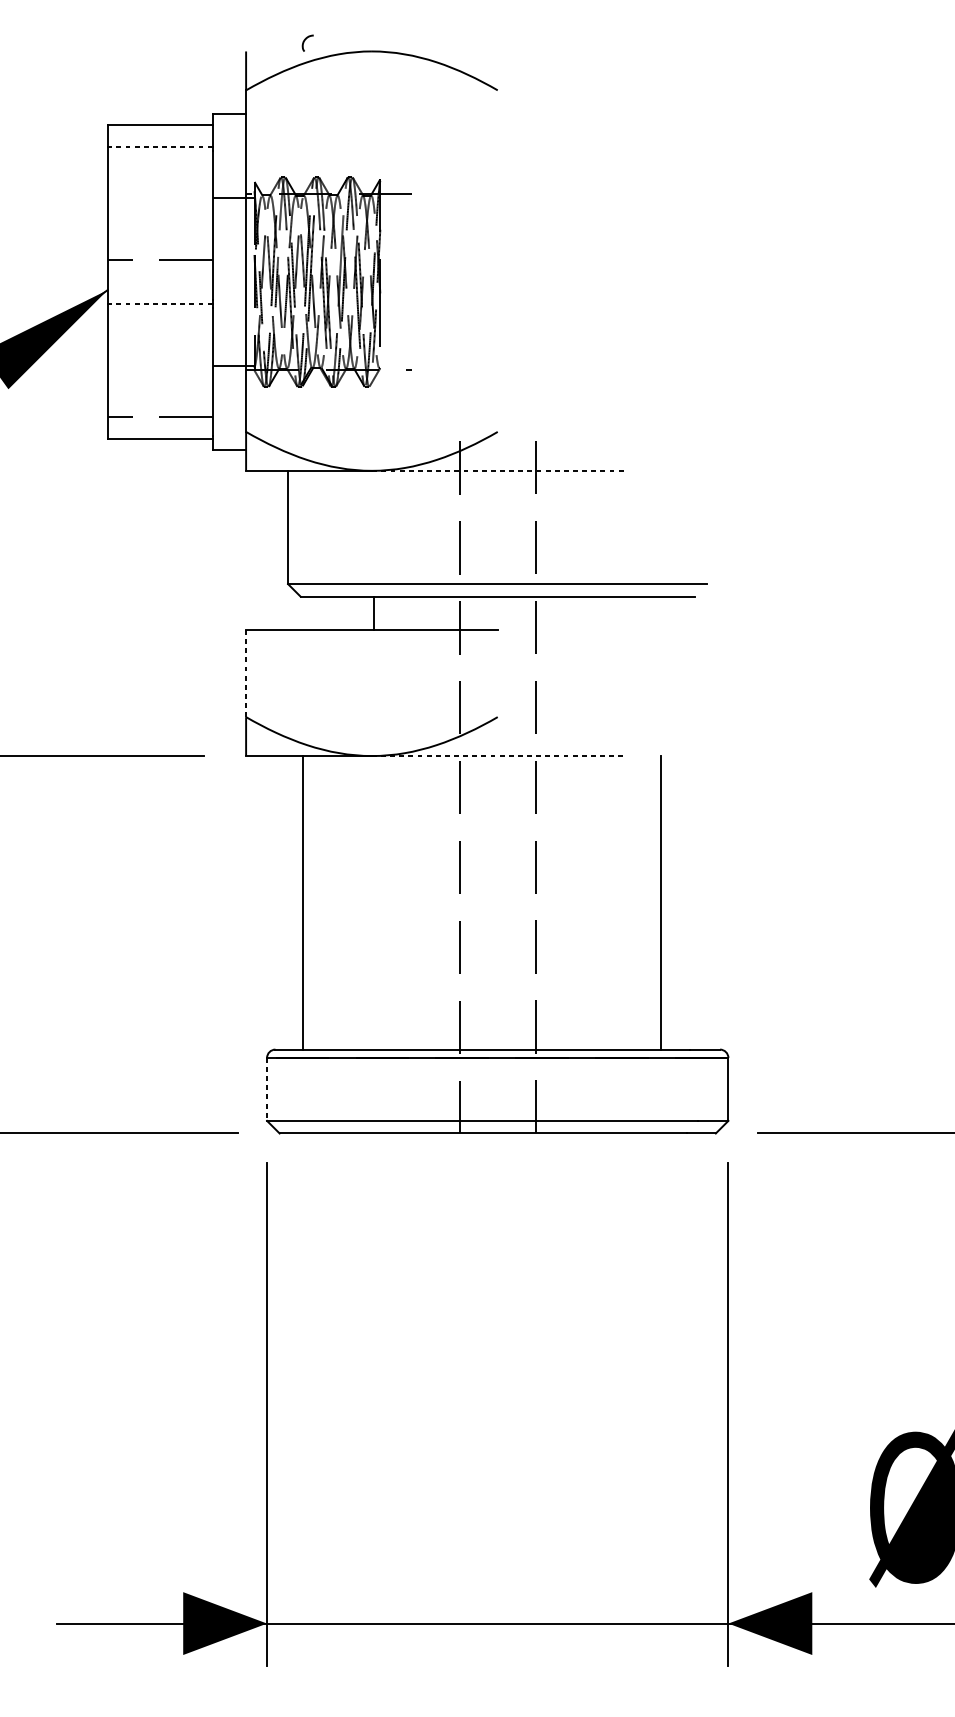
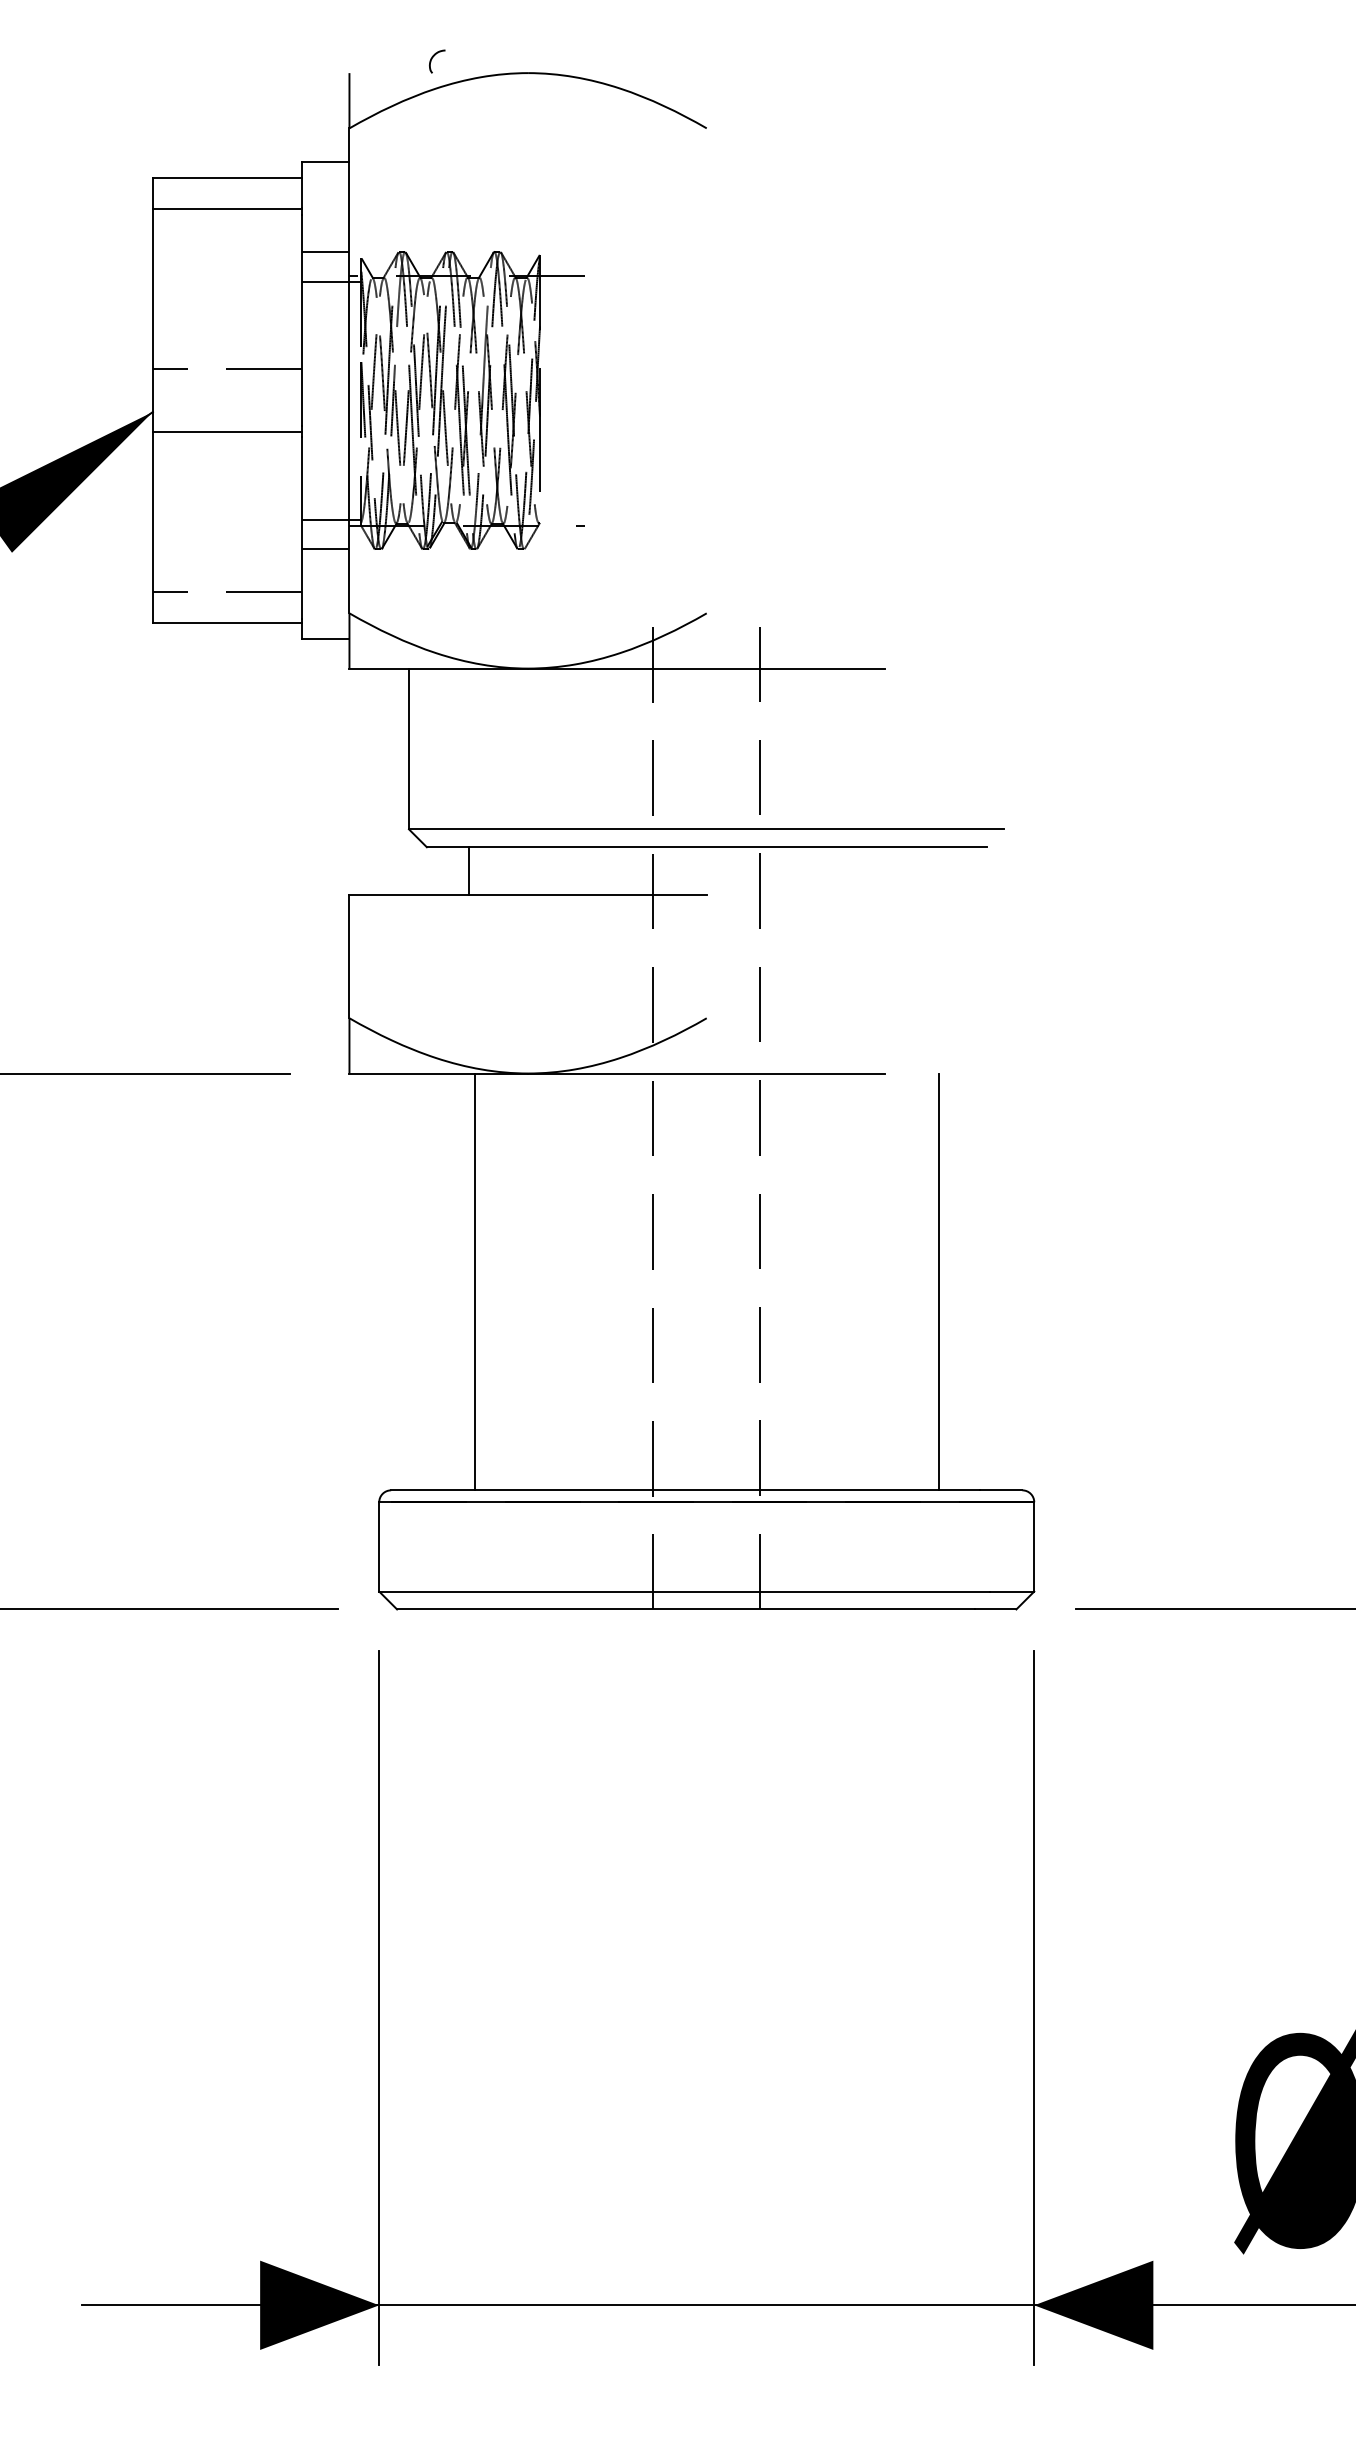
line: (159, 147) -> (226, 209), dashed -> solid
line: (229, 177) -> (325, 251), added
line: (159, 304) -> (226, 432), dashed -> solid
line: (229, 386) -> (325, 549), added
line: (497, 470) -> (706, 668), dashed -> solid
line: (374, 613) -> (468, 870), moved
line: (246, 673) -> (349, 956), dashed -> solid
line: (497, 756) -> (706, 1073), dashed -> solid
line: (303, 902) -> (474, 1281), moved
line: (267, 1089) -> (379, 1546), dashed -> solid

